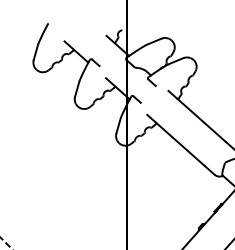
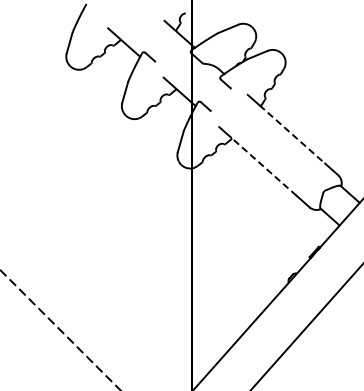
line: (201, 120) -> (292, 134), solid -> dashed
line: (180, 144) -> (263, 166), solid -> dashed

